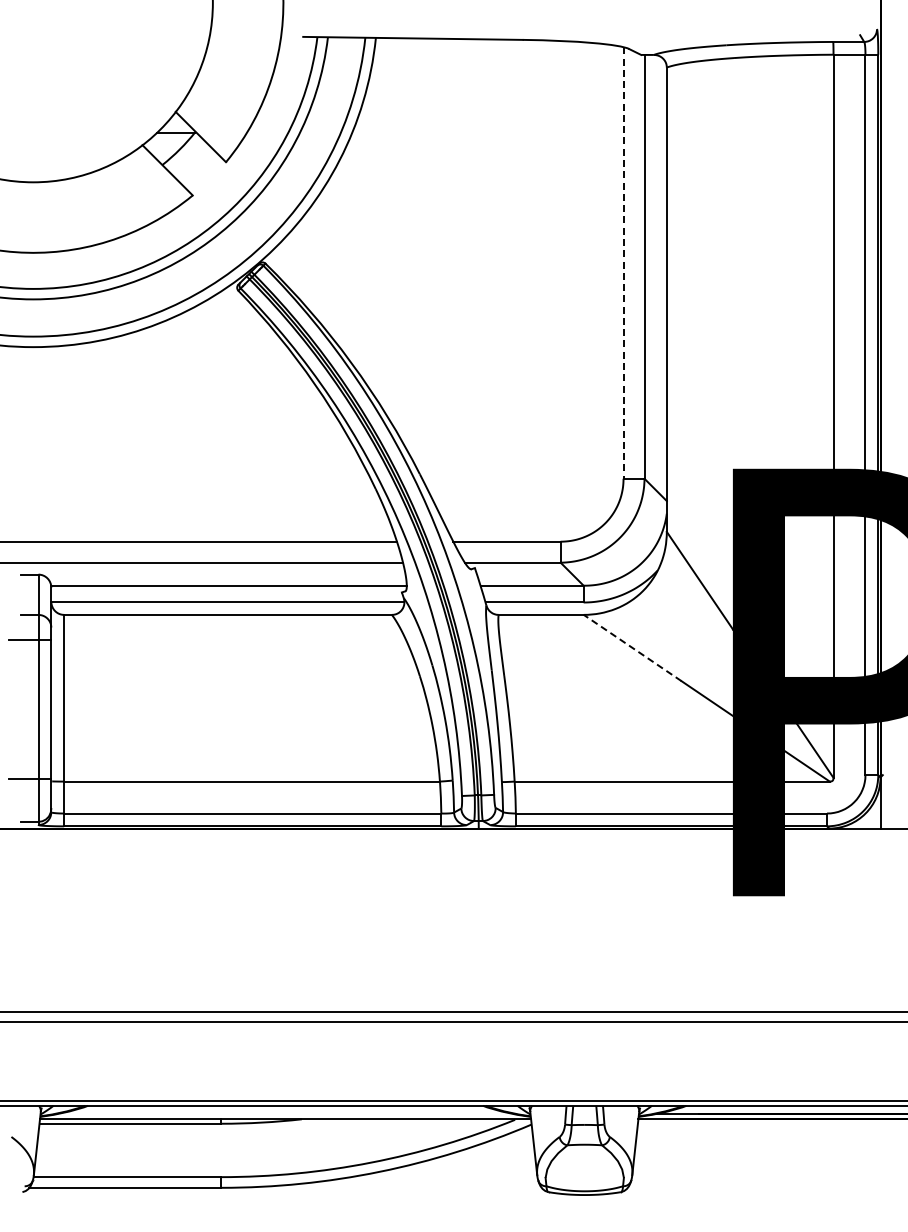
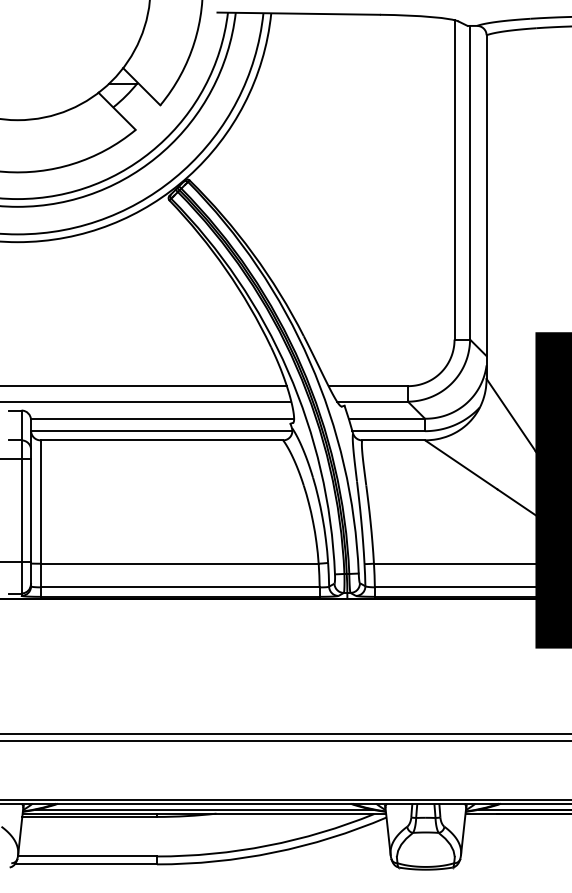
line: (623, 263) -> (454, 180), dashed -> solid
line: (632, 647) -> (461, 464), dashed -> solid
line: (285, 1113) -> (204, 809), added

